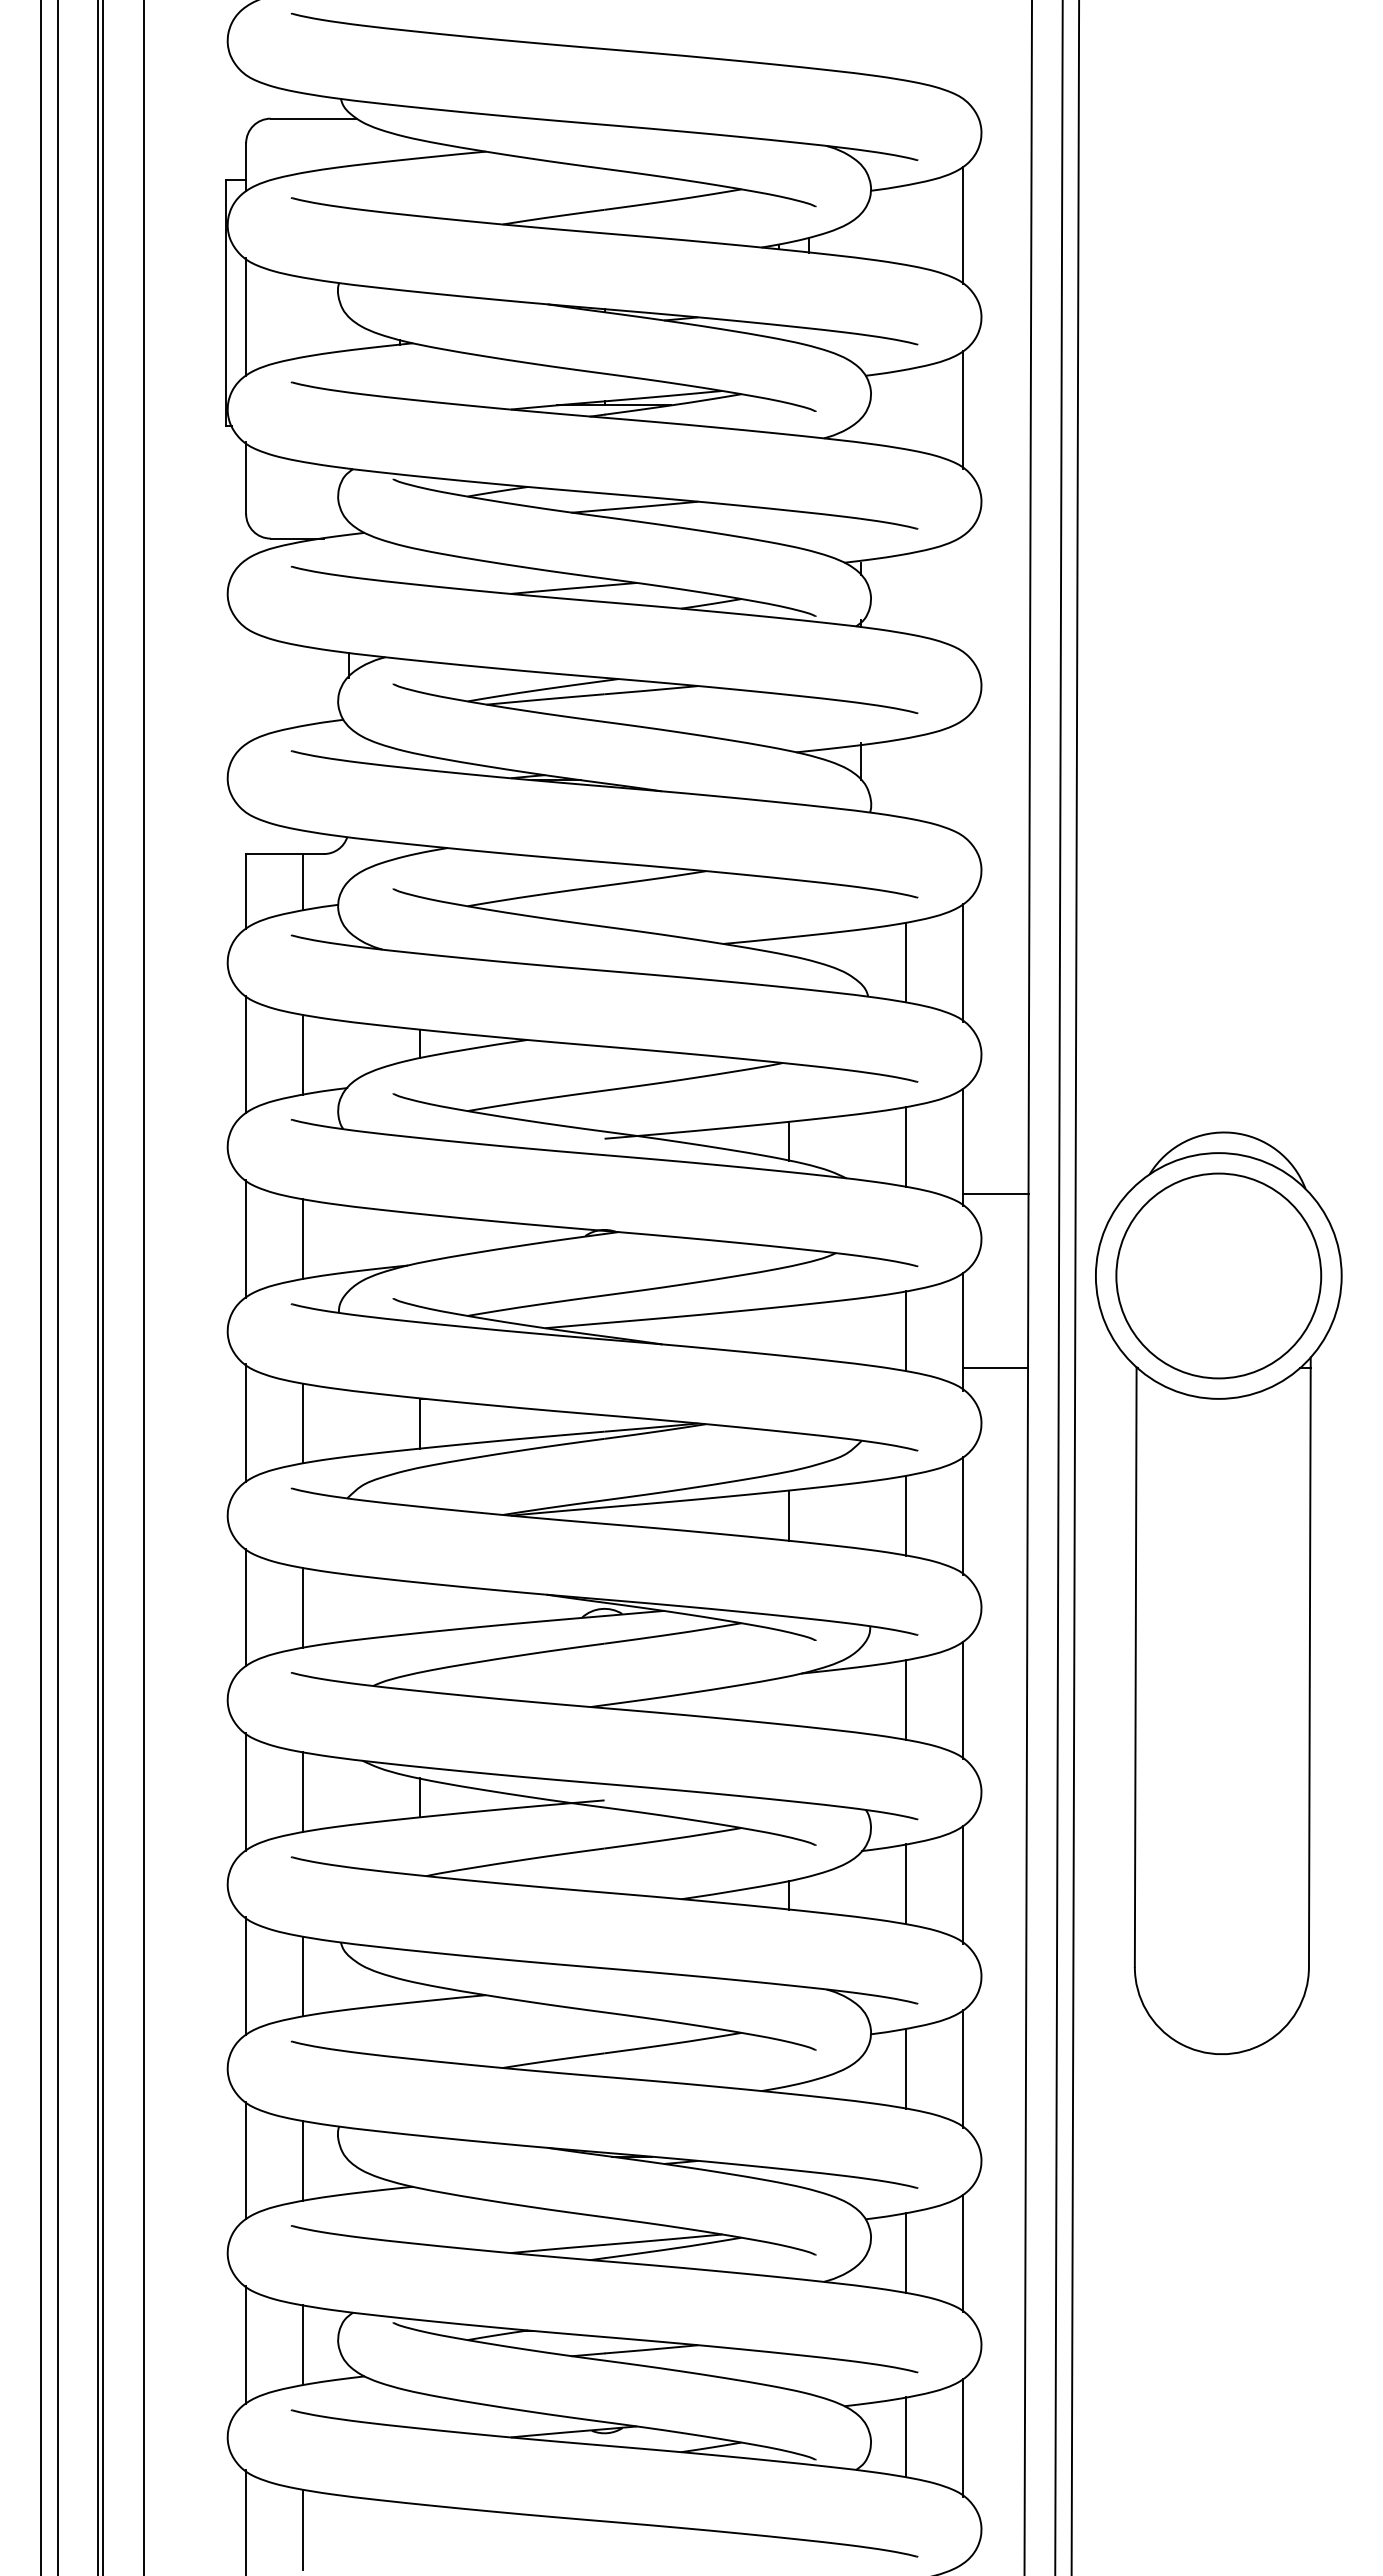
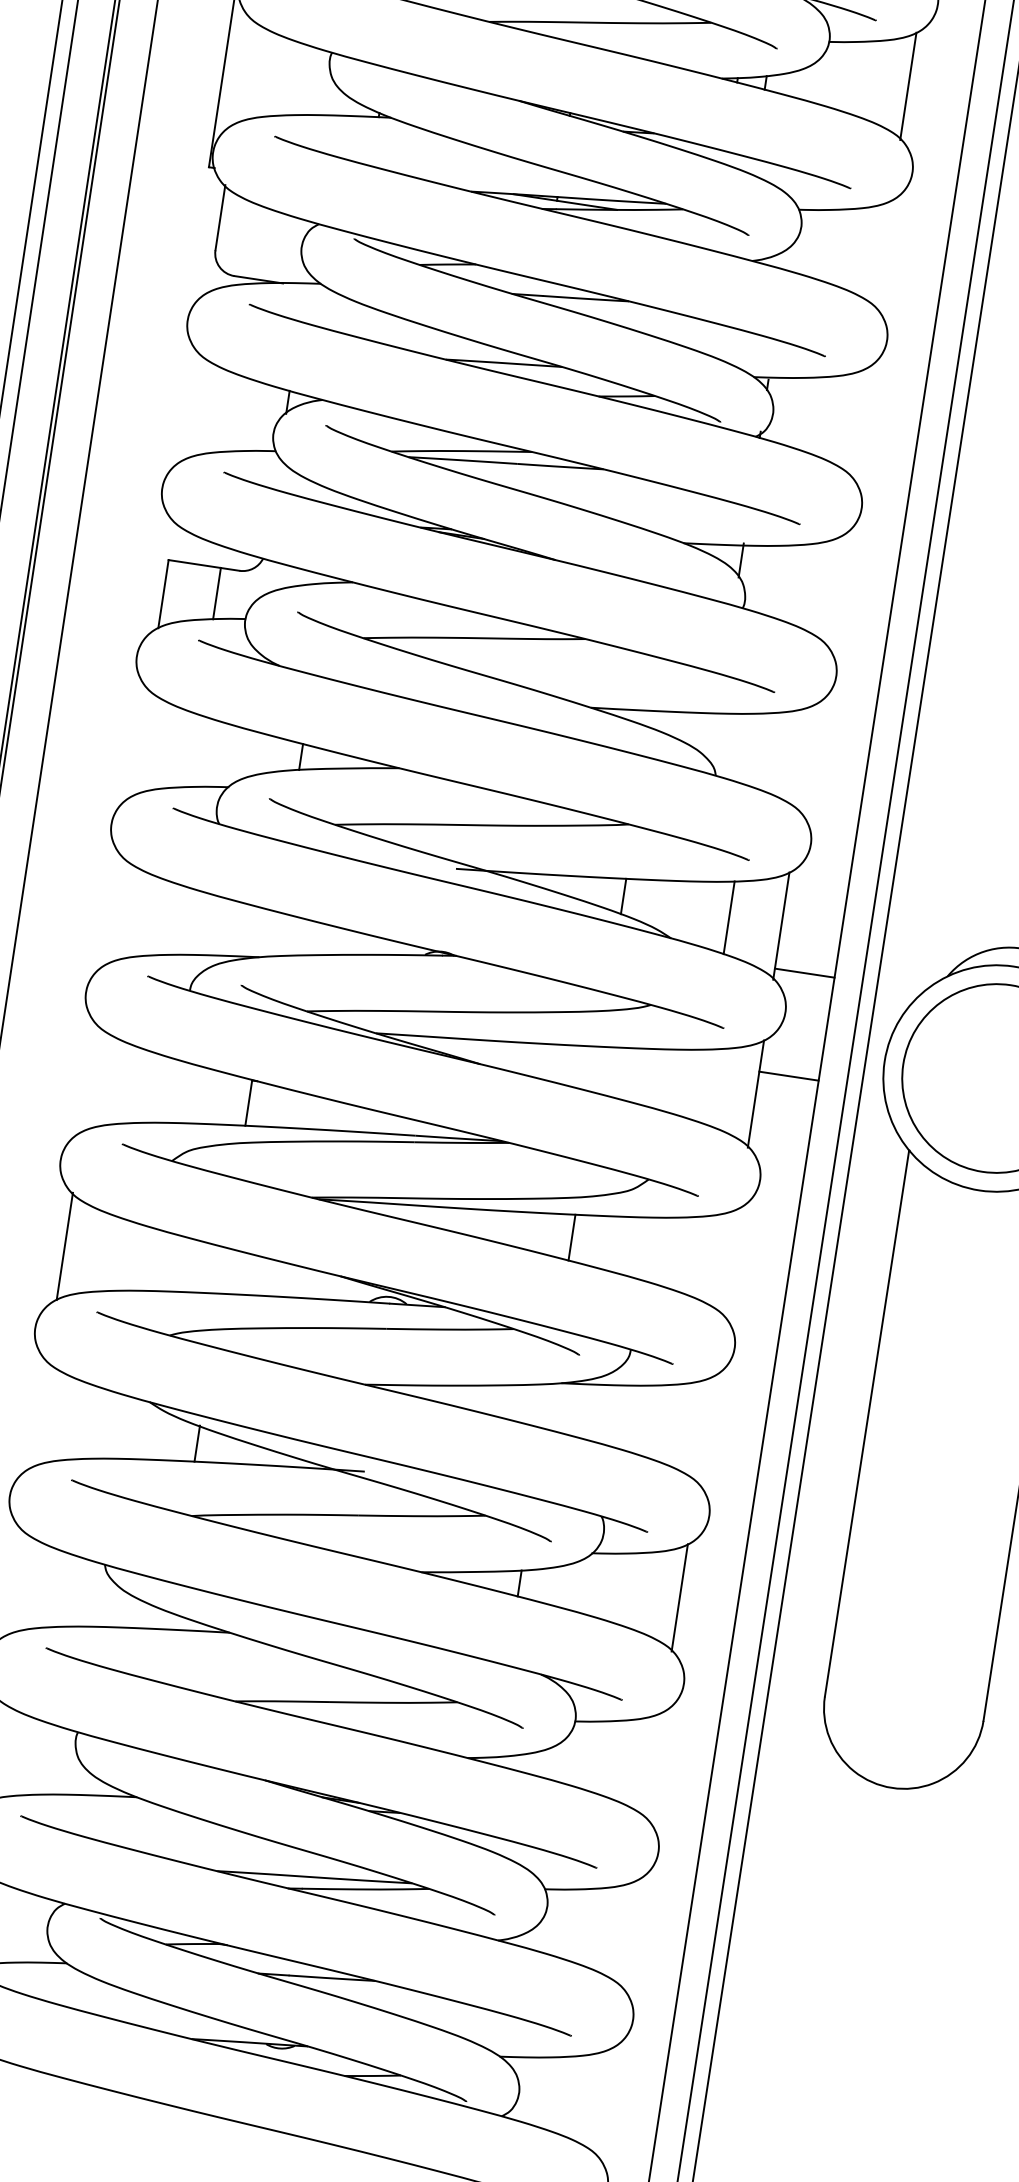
line: (246, 316) -> (243, 70), removed
line: (963, 409) -> (883, 253), removed
line: (905, 962) -> (754, 749), removed
line: (963, 962) -> (807, 757), removed
line: (246, 1054) -> (141, 742), removed
line: (303, 1054) -> (193, 750), removed
line: (246, 1238) -> (115, 910), removed
line: (303, 1239) -> (167, 919), removed
line: (905, 1331) -> (703, 1085), removed
line: (995, 1368) -> (788, 1076), moved
line: (246, 1422) -> (90, 1078), removed
line: (303, 1423) -> (142, 1086), removed
line: (905, 1515) -> (678, 1253), removed
line: (963, 1515) -> (731, 1261), removed
line: (303, 1607) -> (117, 1254), removed
line: (905, 1699) -> (652, 1421), removed
line: (963, 1700) -> (705, 1430), removed
line: (246, 1791) -> (39, 1414), removed
line: (303, 1792) -> (91, 1422), removed
line: (905, 1884) -> (627, 1589), removed
line: (246, 1975) -> (14, 1581), removed
line: (303, 1976) -> (66, 1590), removed
line: (905, 2068) -> (602, 1757), removed
line: (963, 2068) -> (654, 1765), removed
line: (303, 2160) -> (40, 1758), removed
line: (905, 2252) -> (576, 1924), removed
line: (963, 2253) -> (629, 1933), removed
line: (303, 2345) -> (15, 1926), removed
line: (905, 2437) -> (551, 2093), removed
line: (963, 2437) -> (604, 2101), removed

